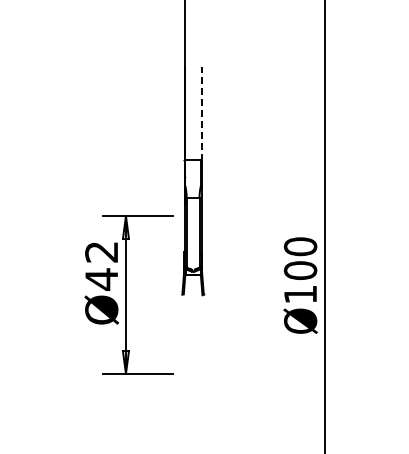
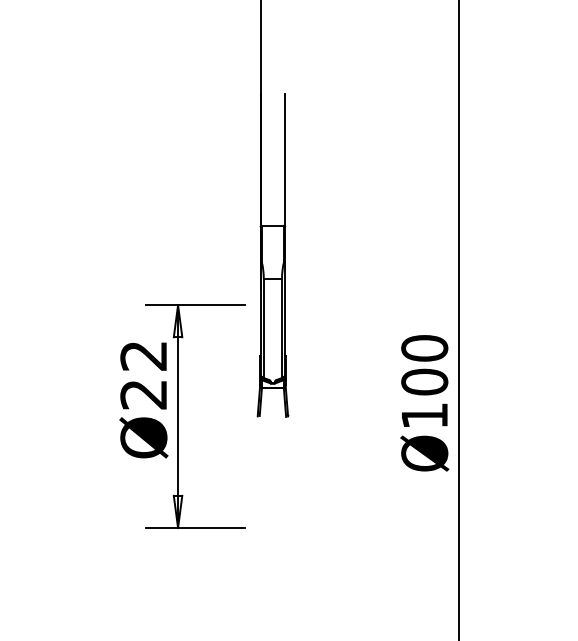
line: (201, 113) -> (284, 160), dashed -> solid
text: (101, 279) -> (143, 394), Ø42 -> Ø22

